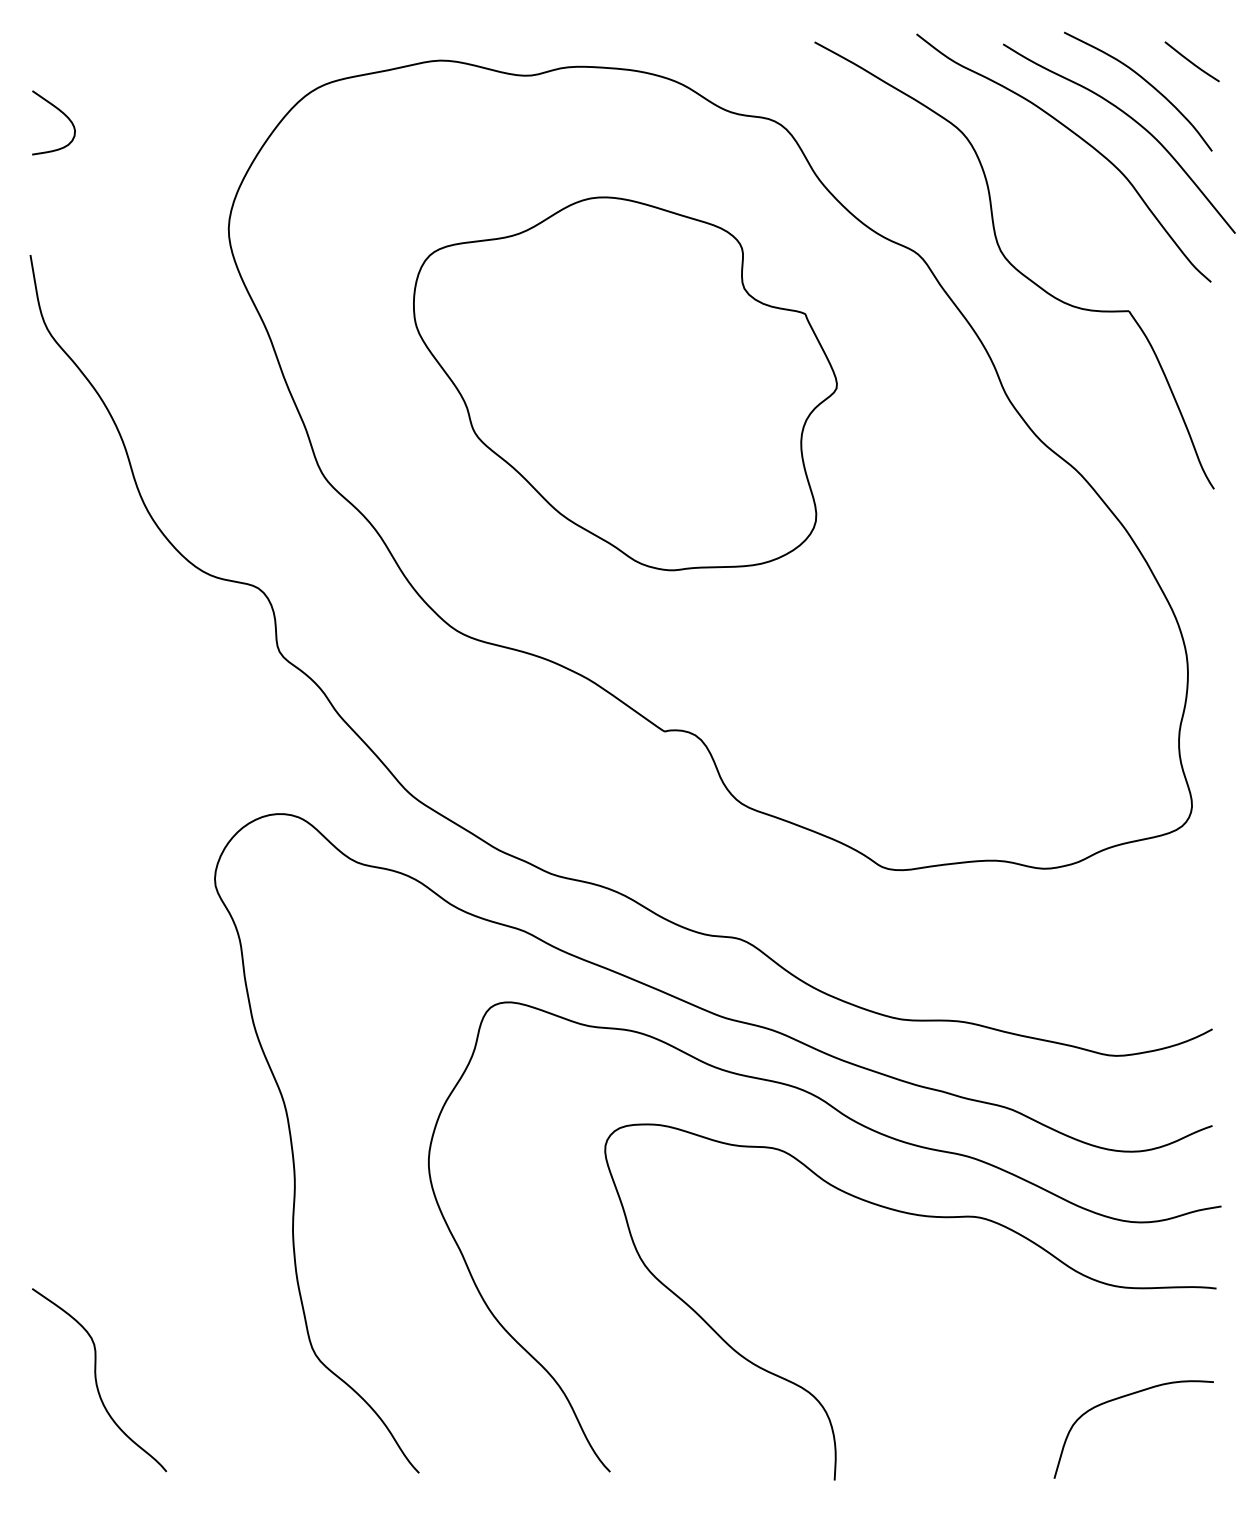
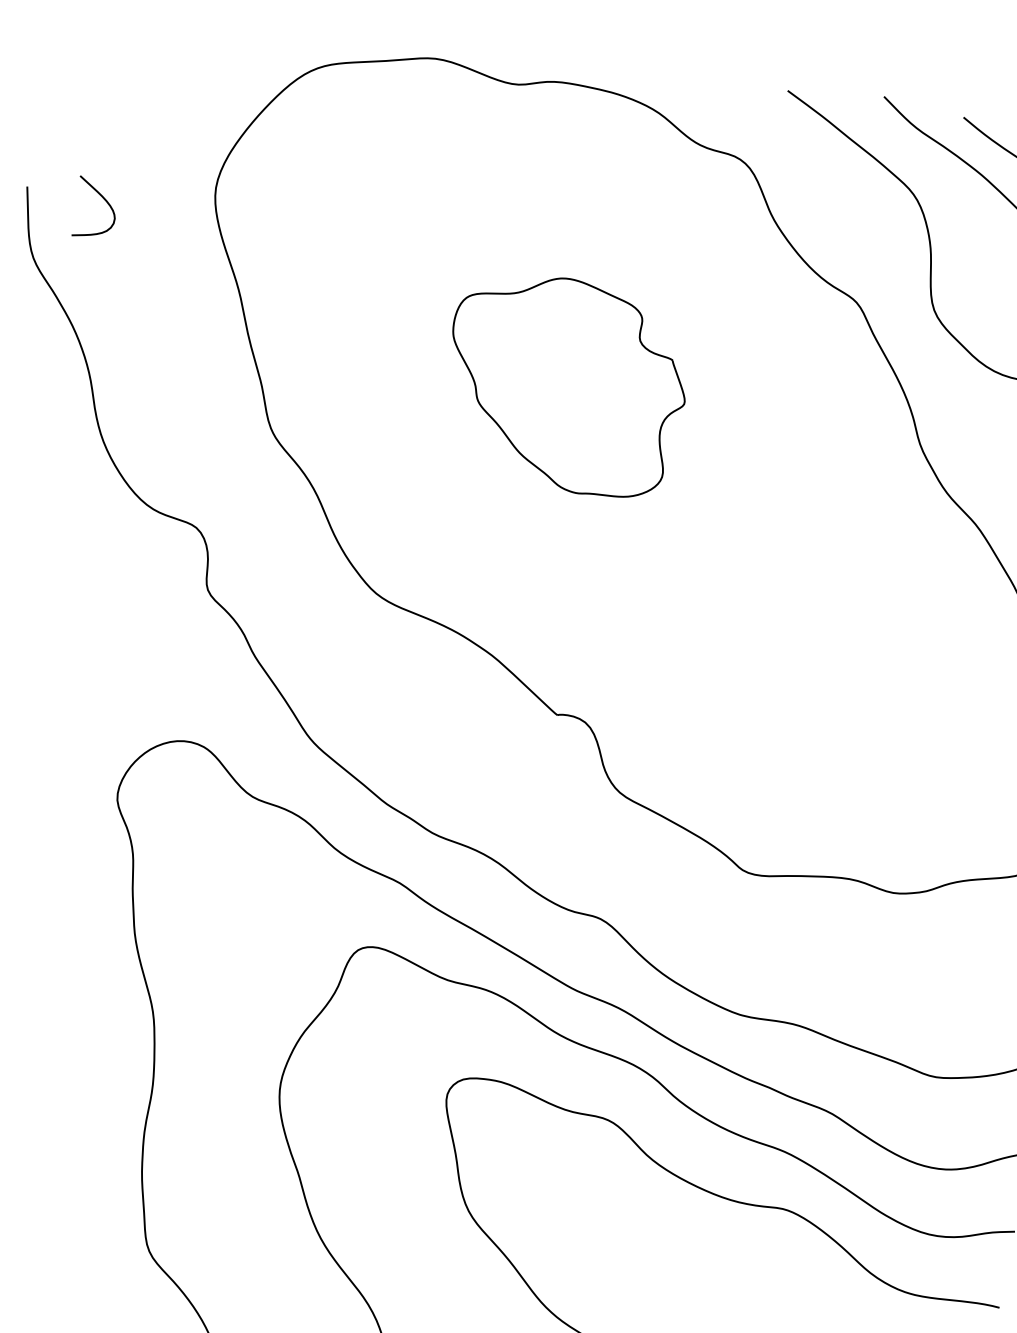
curve: (60, 112) -> (103, 199), moved
part: (625, 383) -> (566, 384), size x0.6

